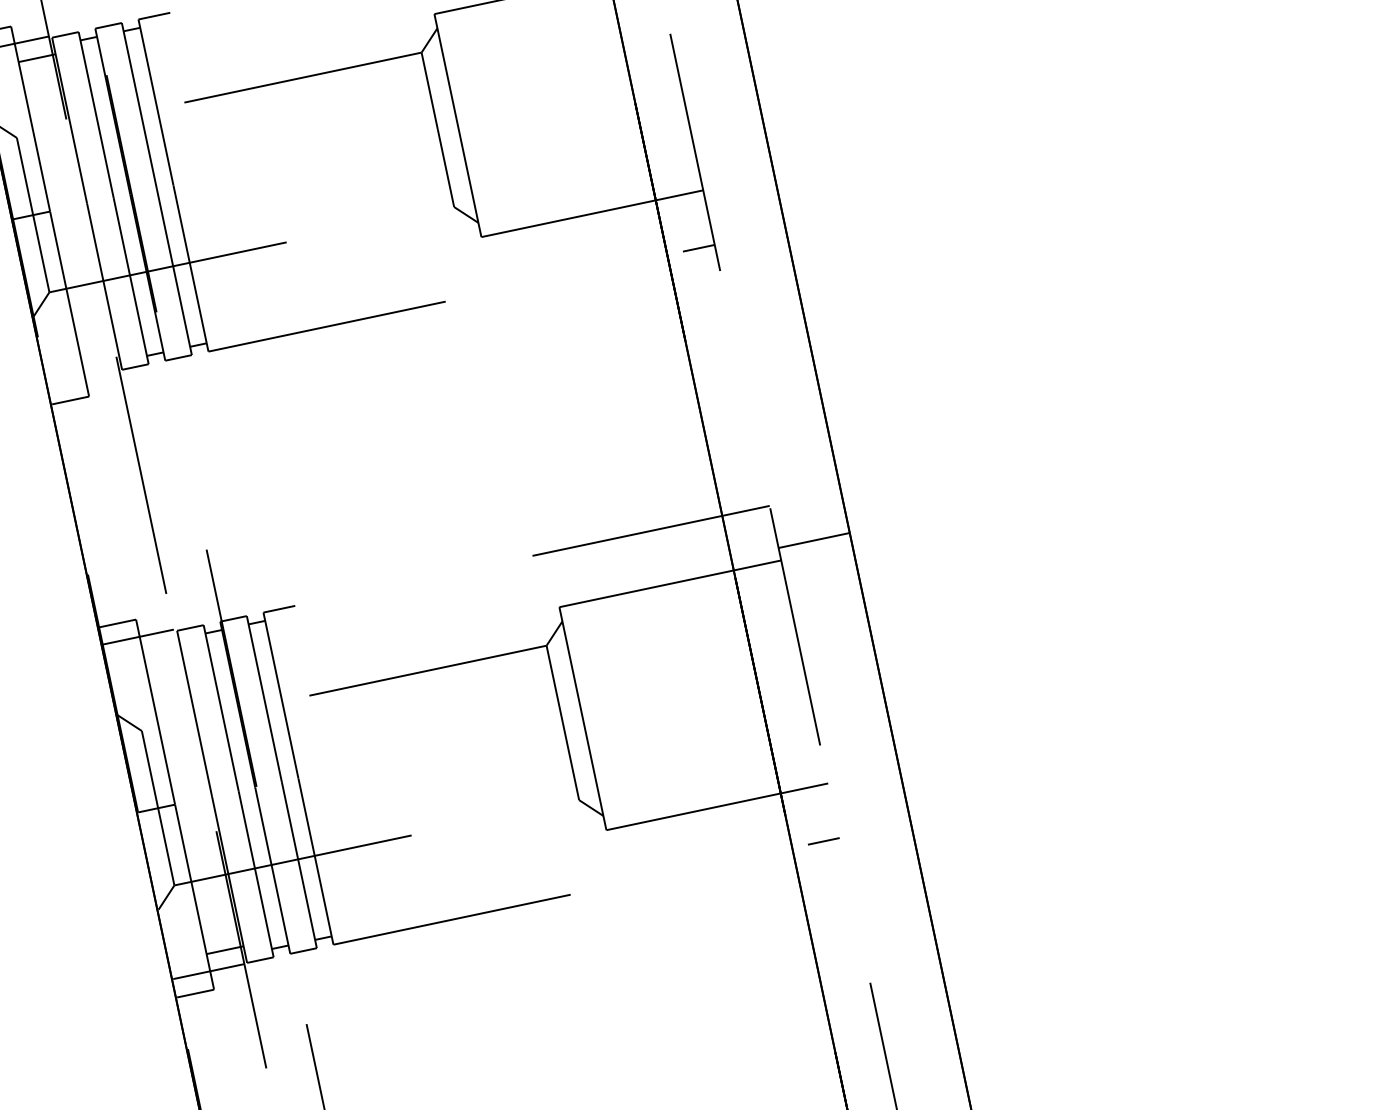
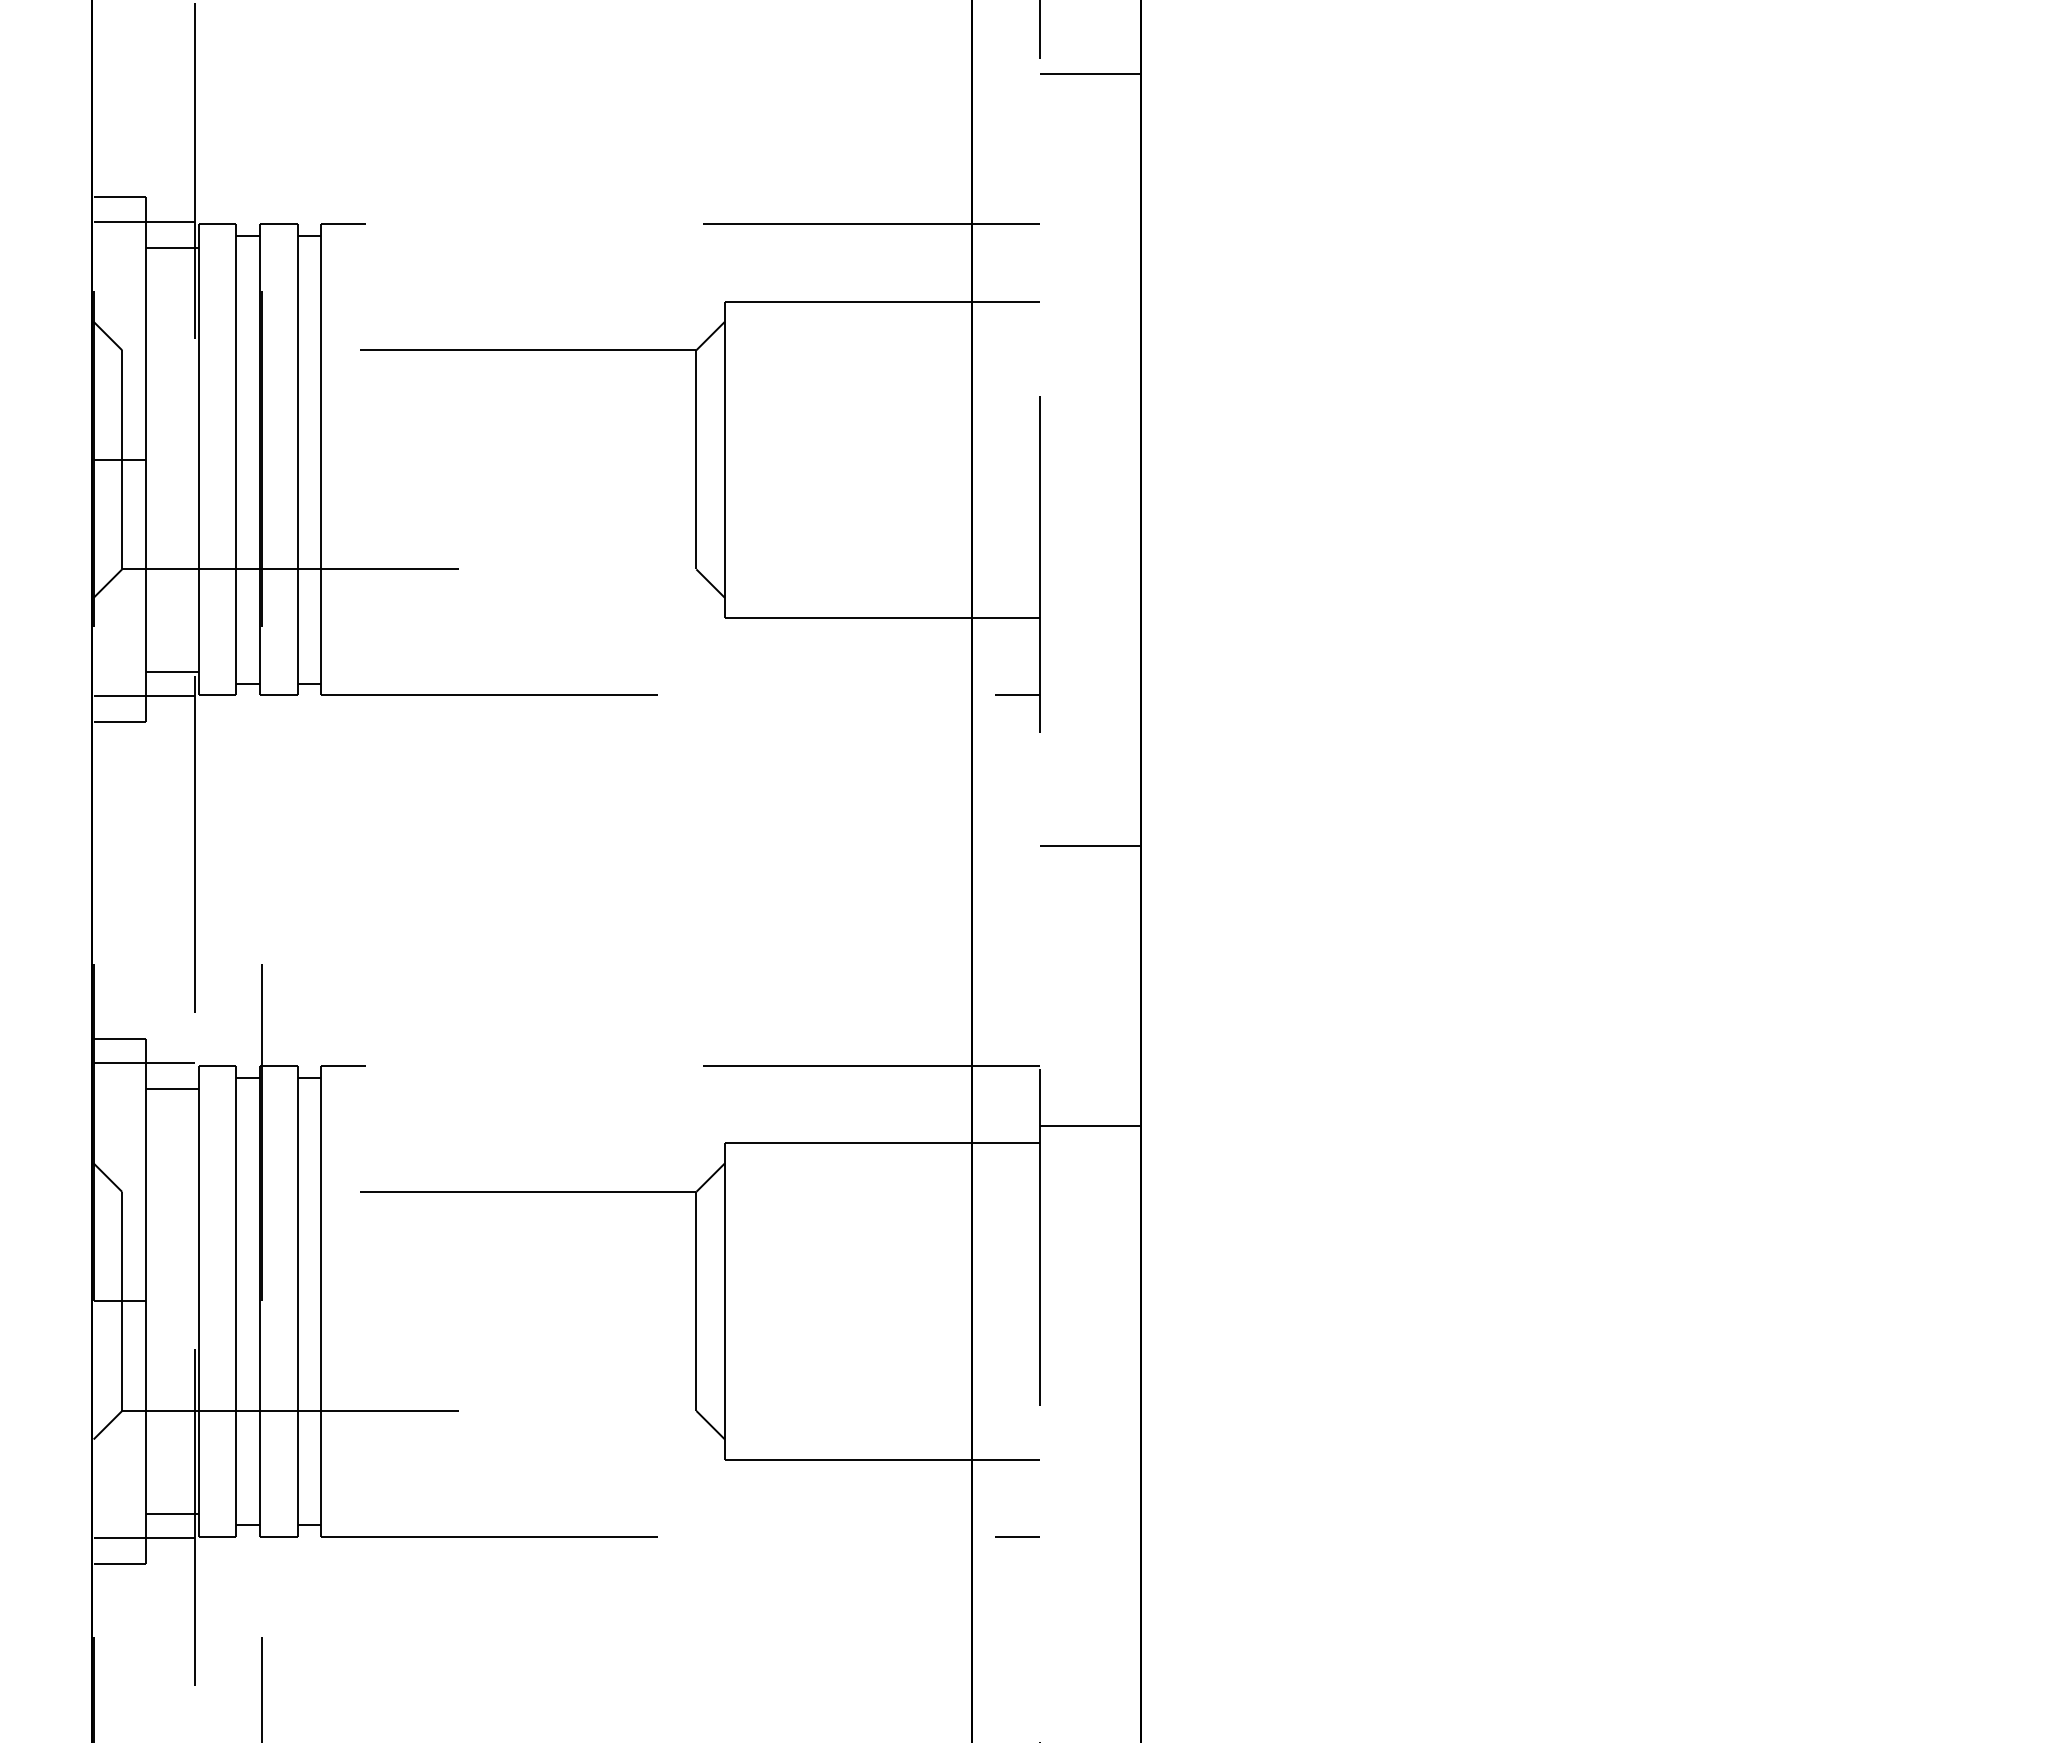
line: (772, 343) -> (1089, 846), added
line: (100, 356) -> (172, 671), added
line: (83, 378) -> (143, 696), added
line: (162, 651) -> (172, 1089), added

